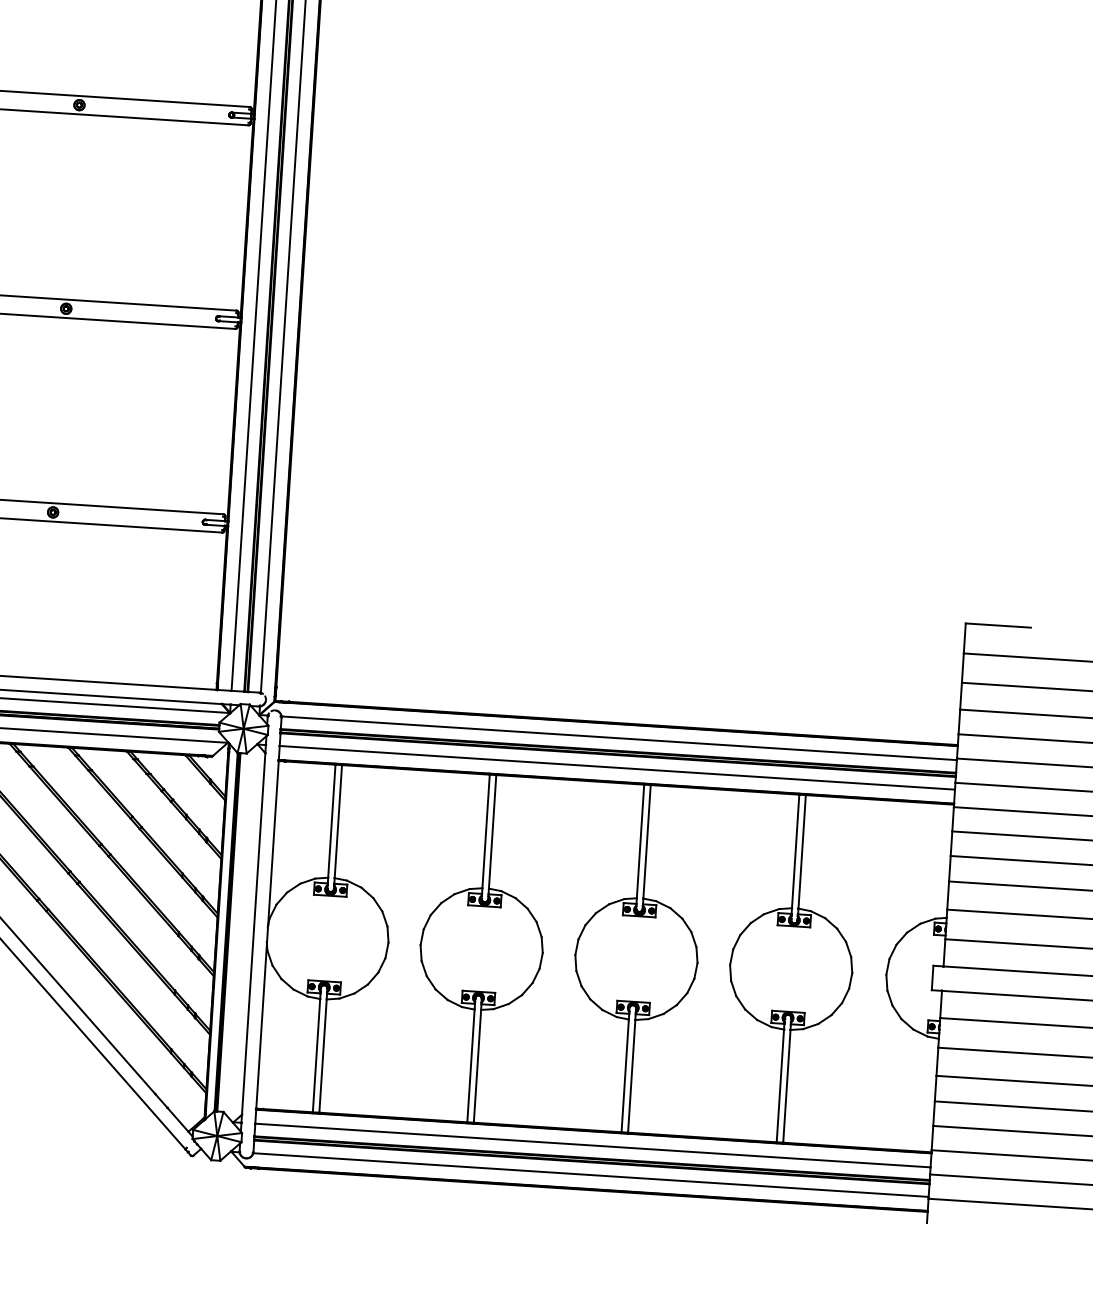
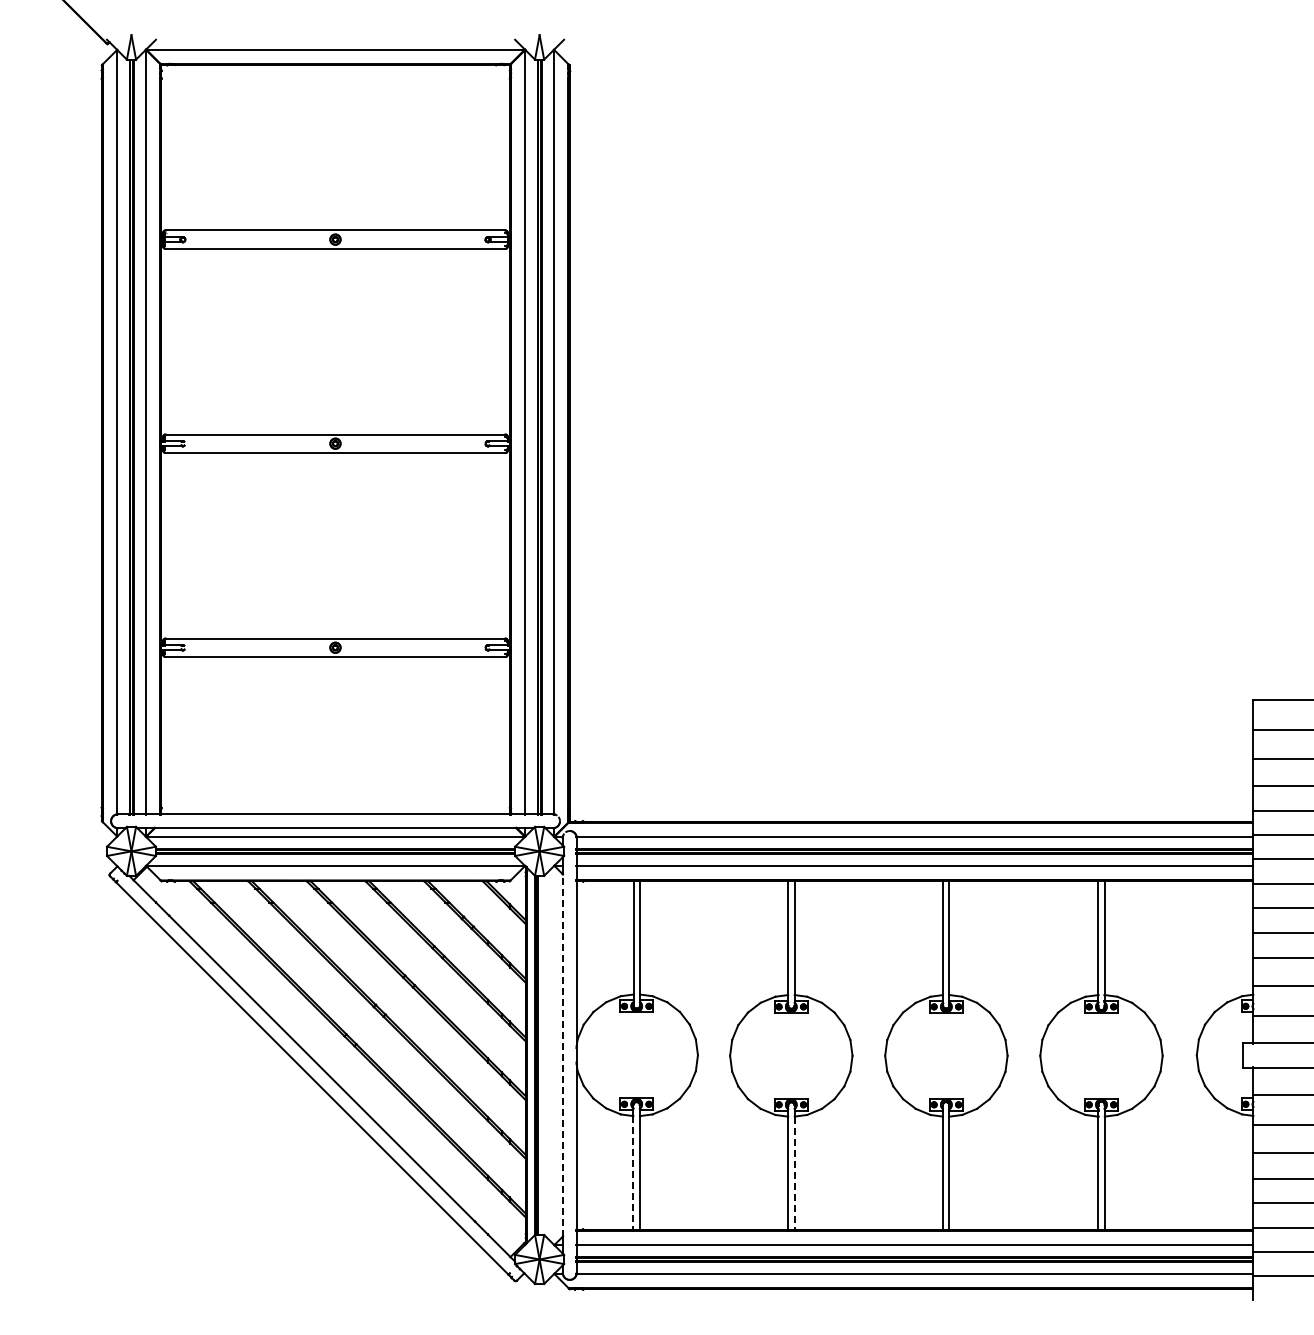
line: (253, 932) -> (562, 1054), solid -> dashed
line: (316, 1055) -> (633, 1172), solid -> dashed
line: (477, 1066) -> (794, 1173), solid -> dashed

